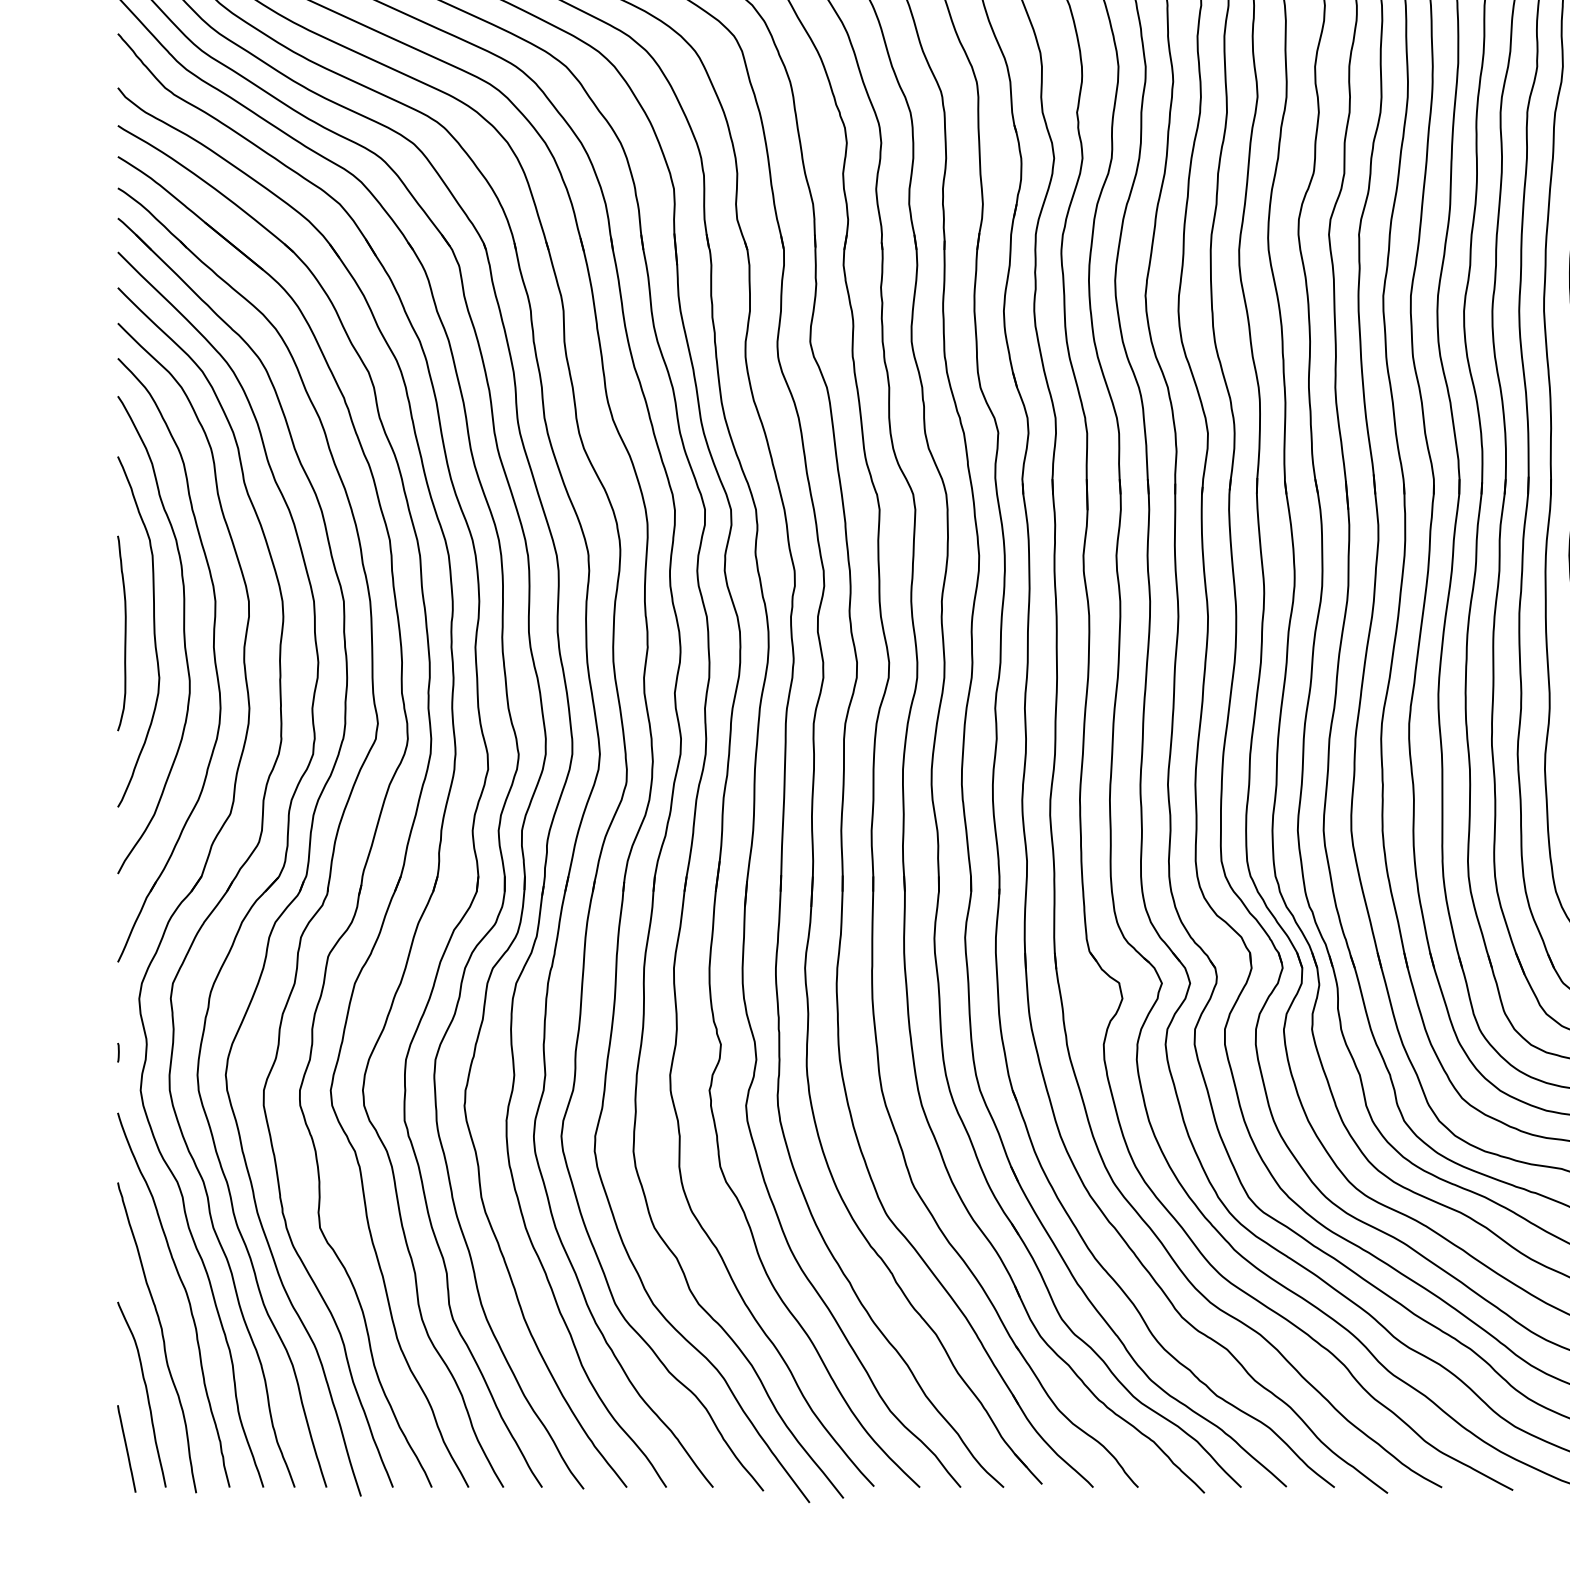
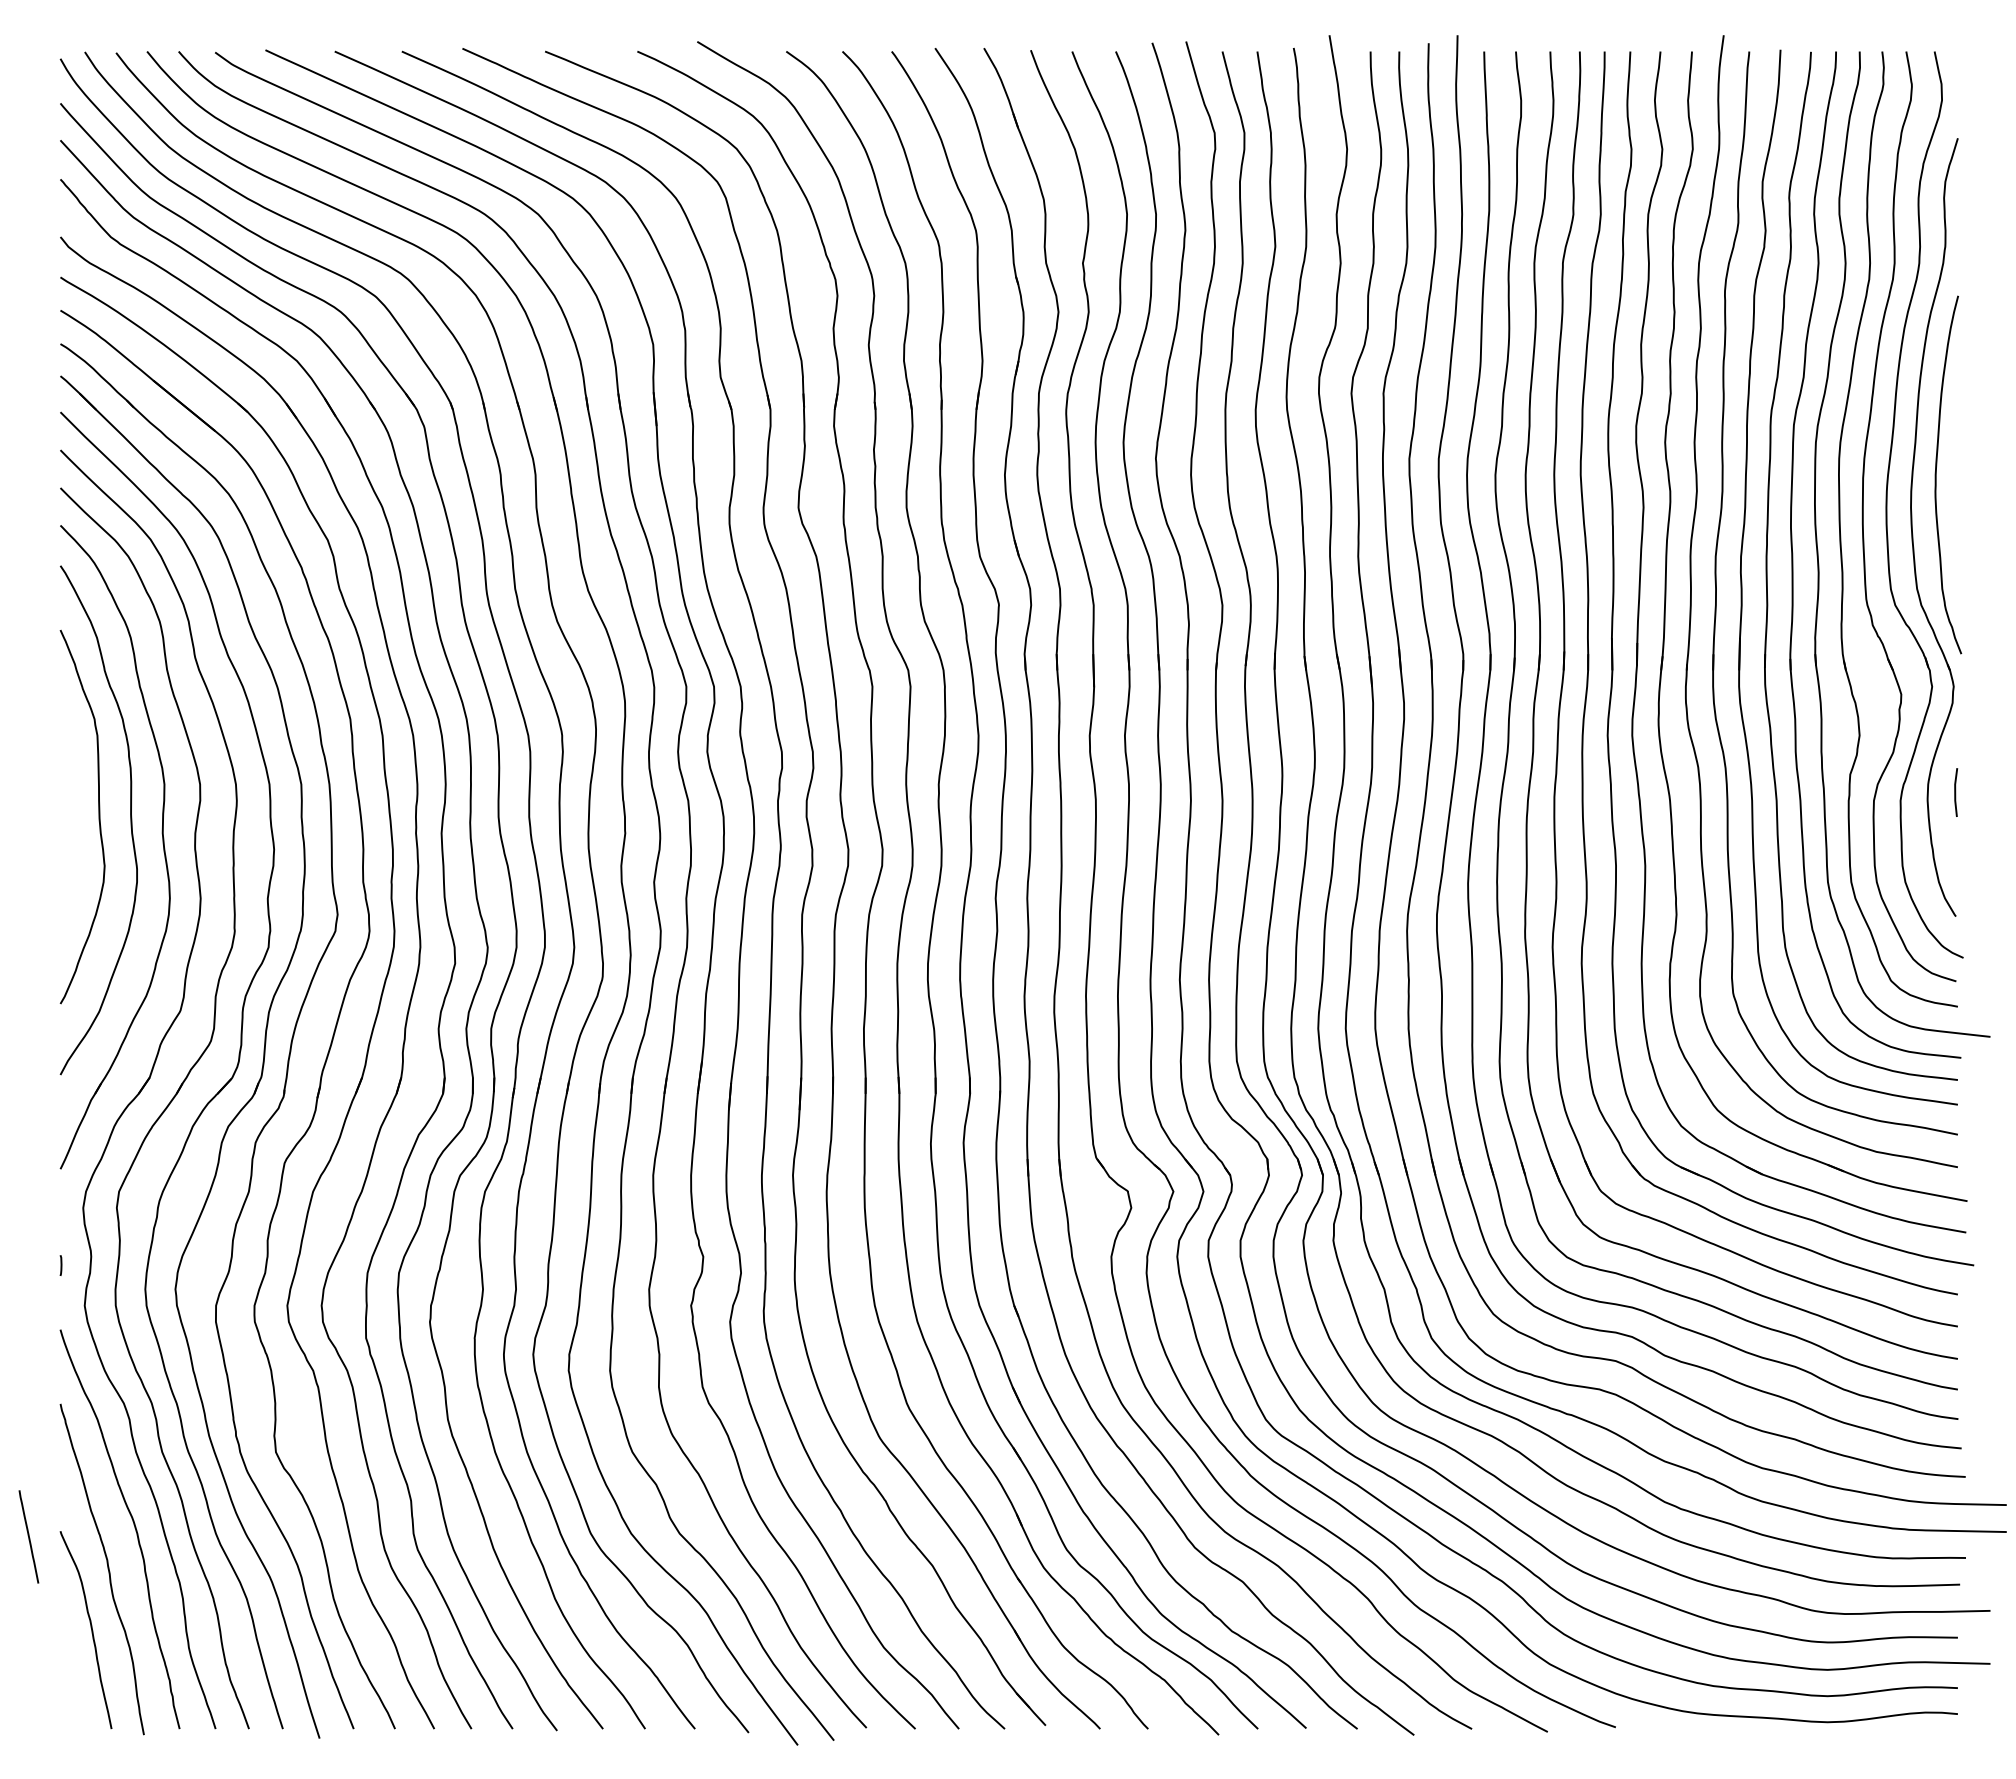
curve: (124, 633) -> (67, 818), removed
line: (126, 1448) -> (28, 1536), moved

